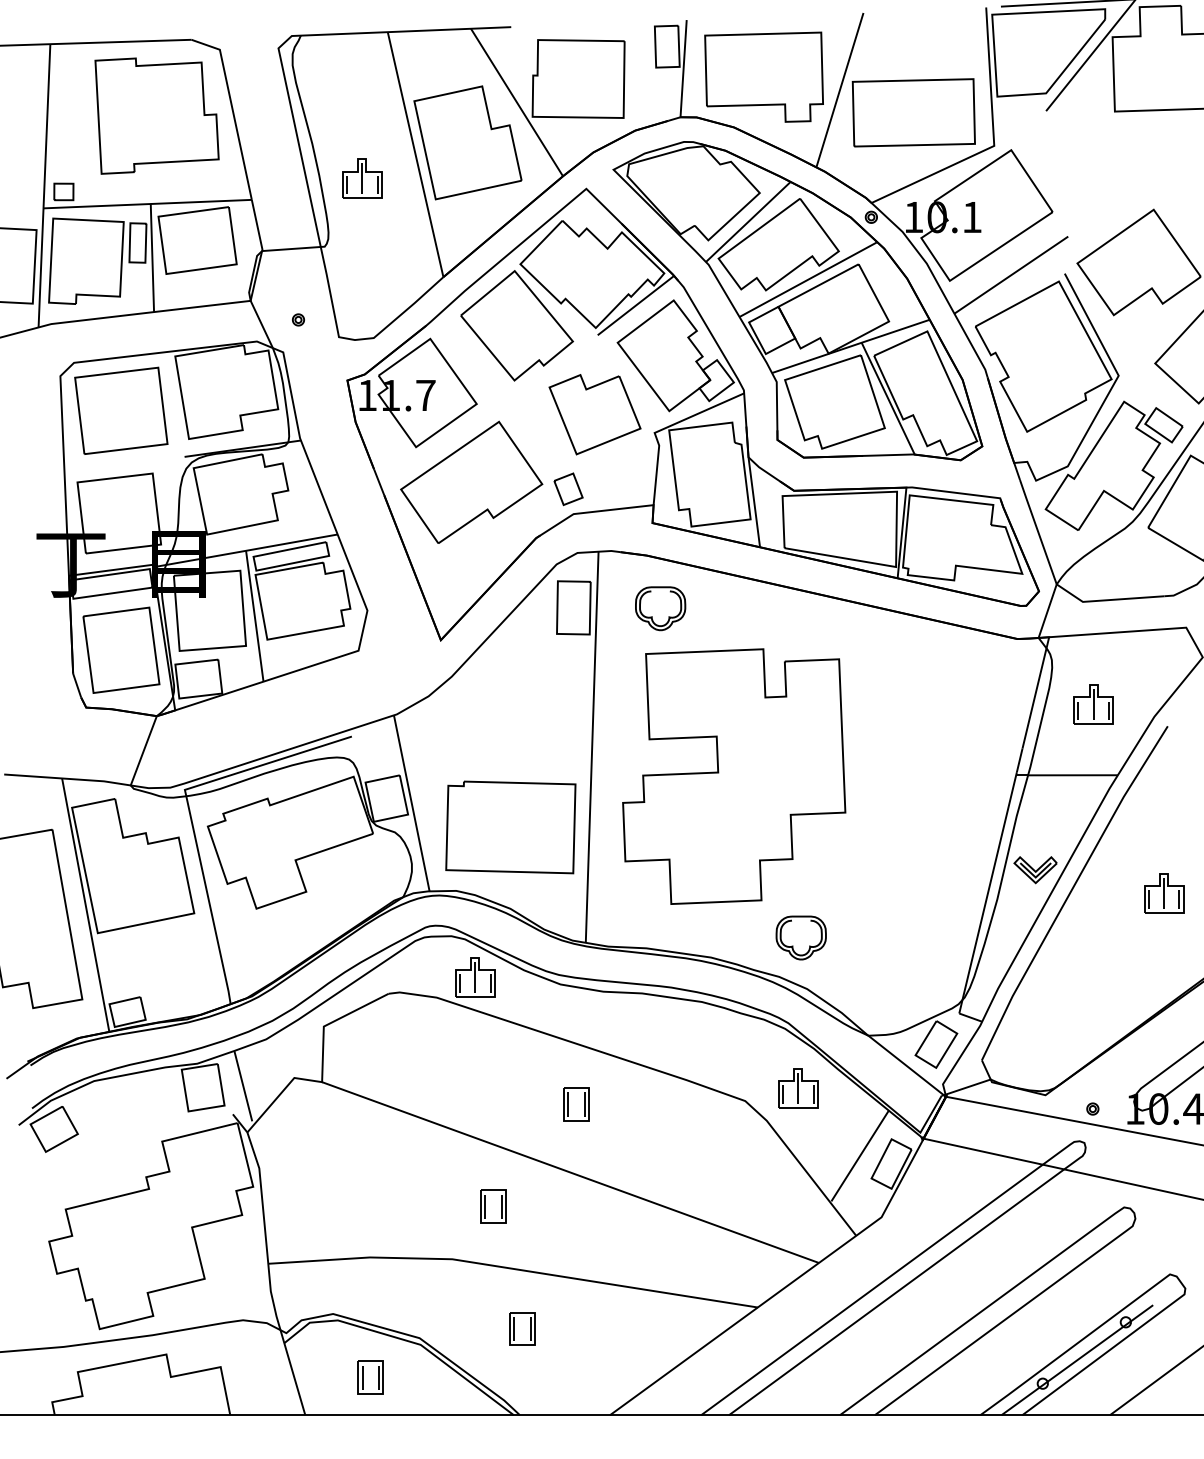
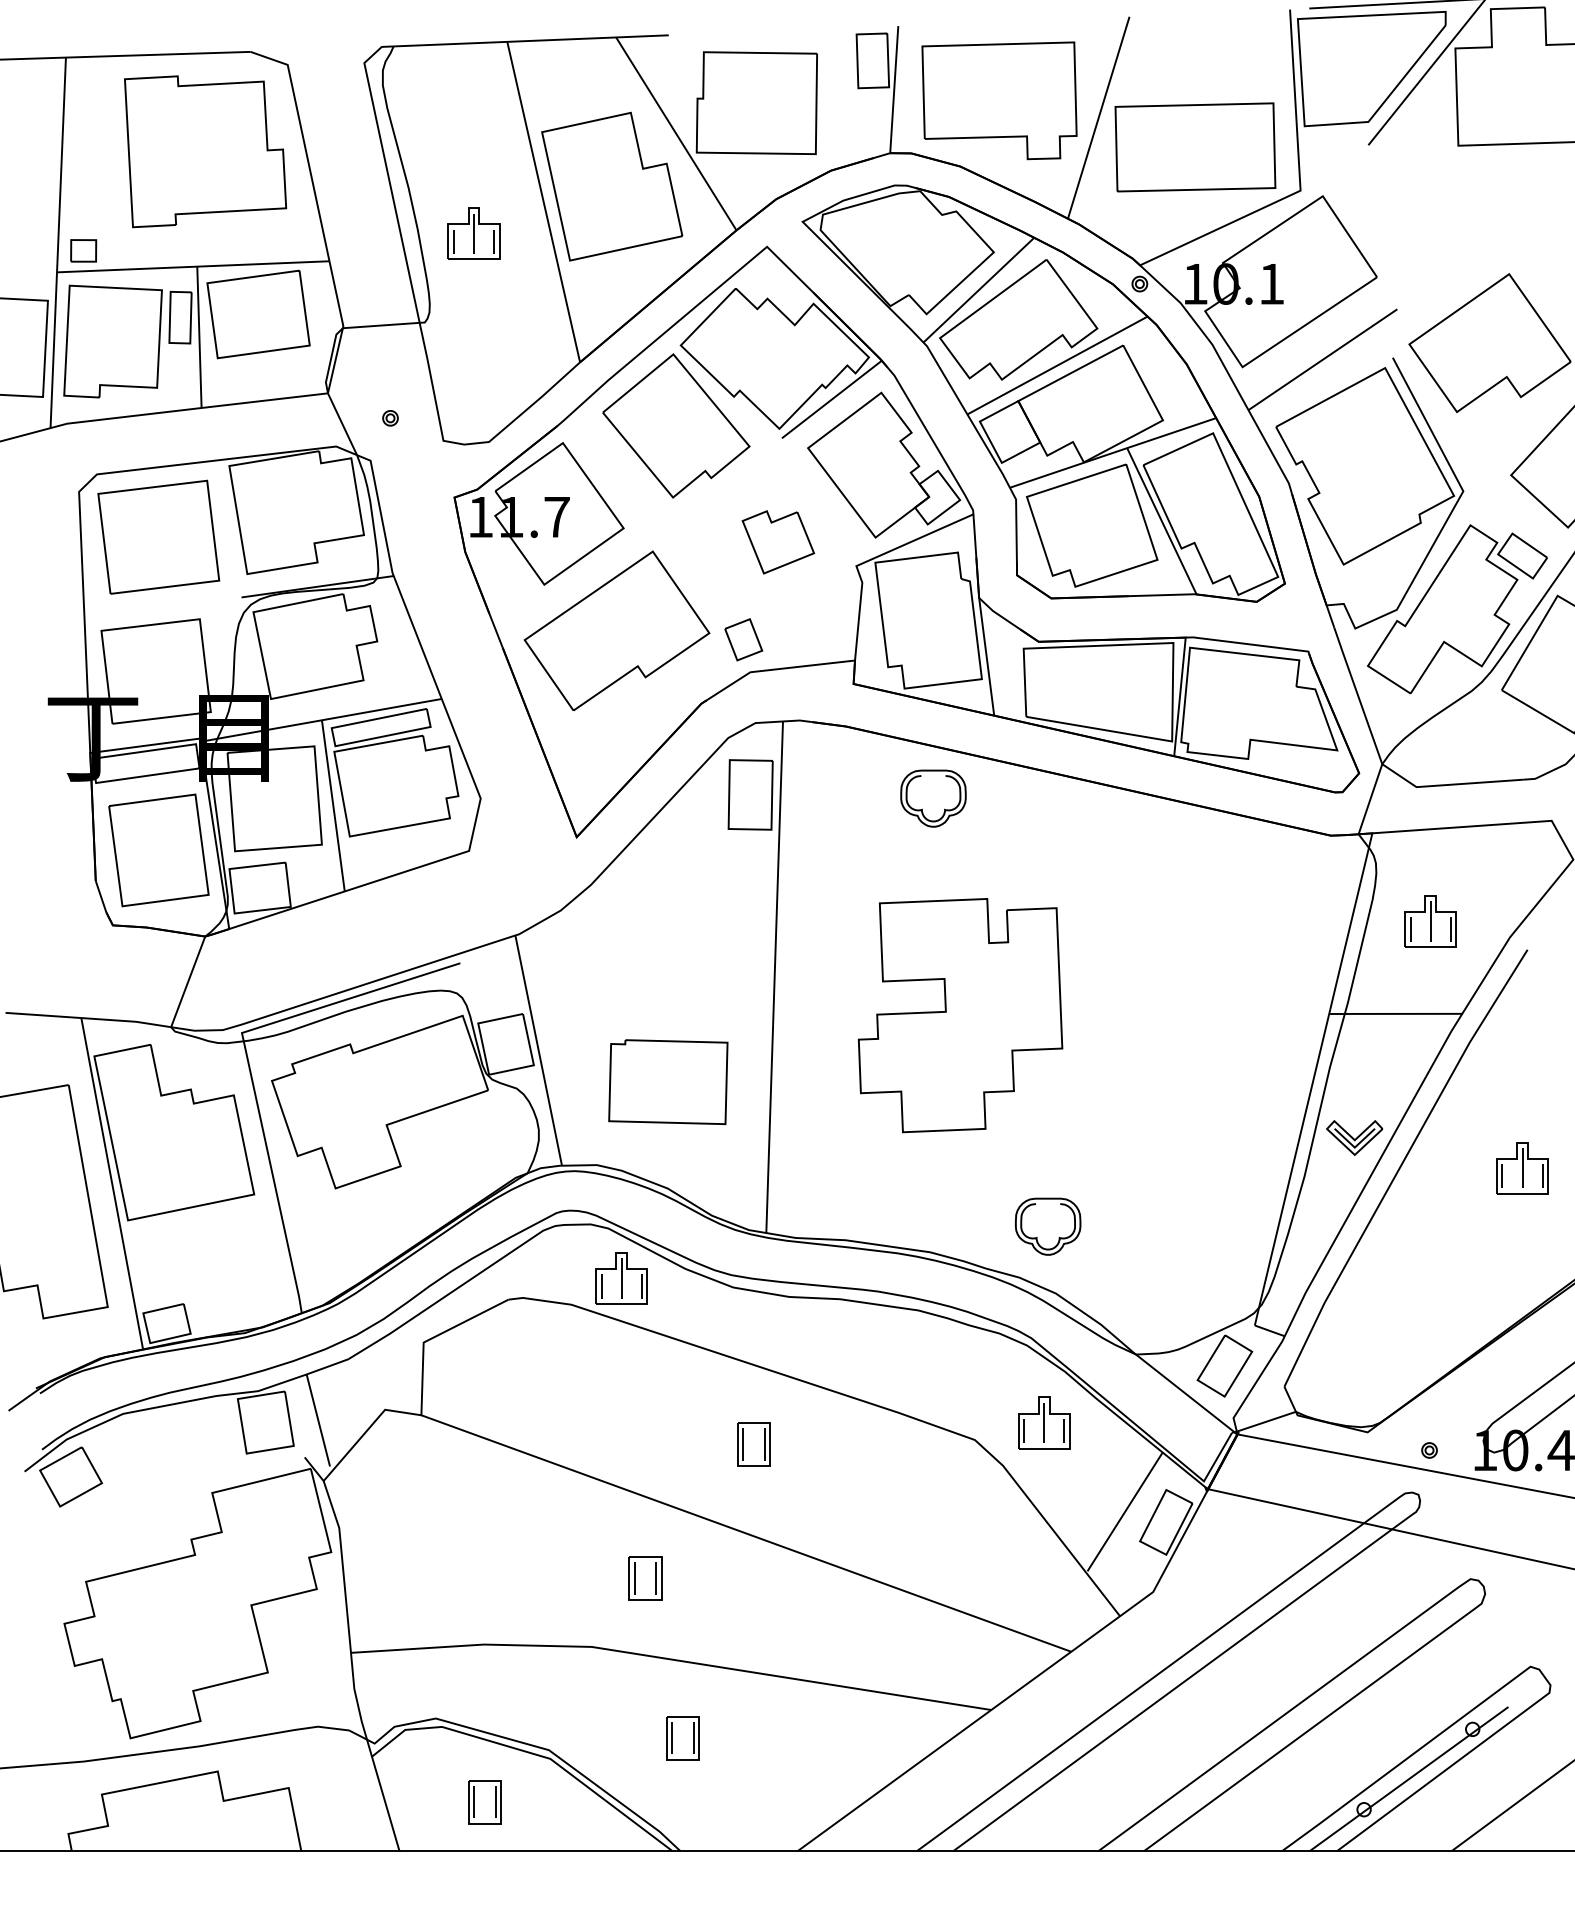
part: (594, 414) -> (777, 541), size x0.6
part: (660, 608) -> (933, 798), moved
part: (734, 776) -> (960, 1015), size x0.7
part: (510, 827) -> (667, 1082), size x0.7

